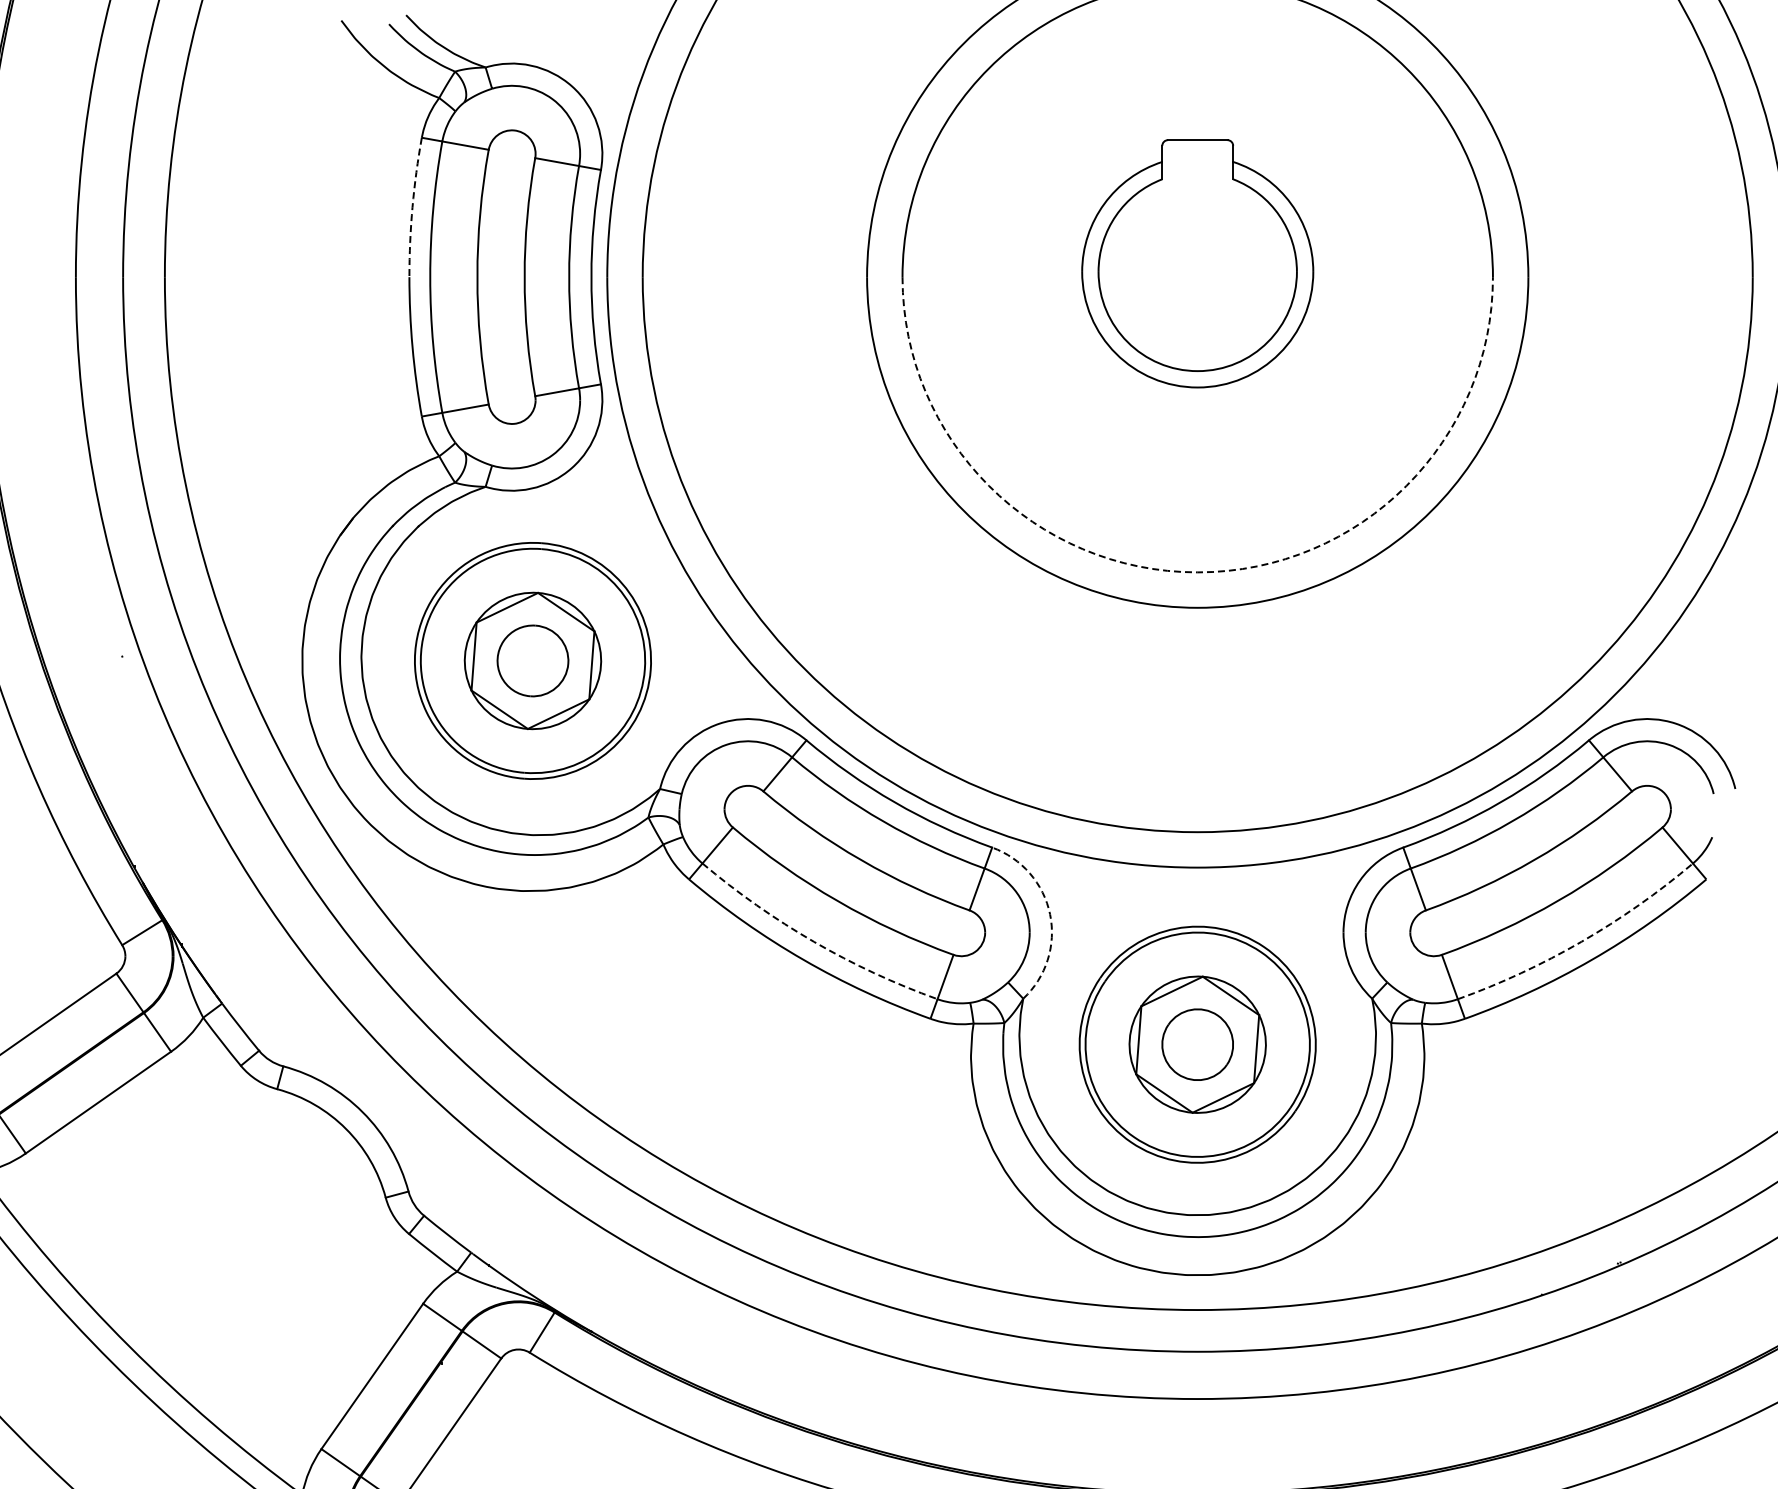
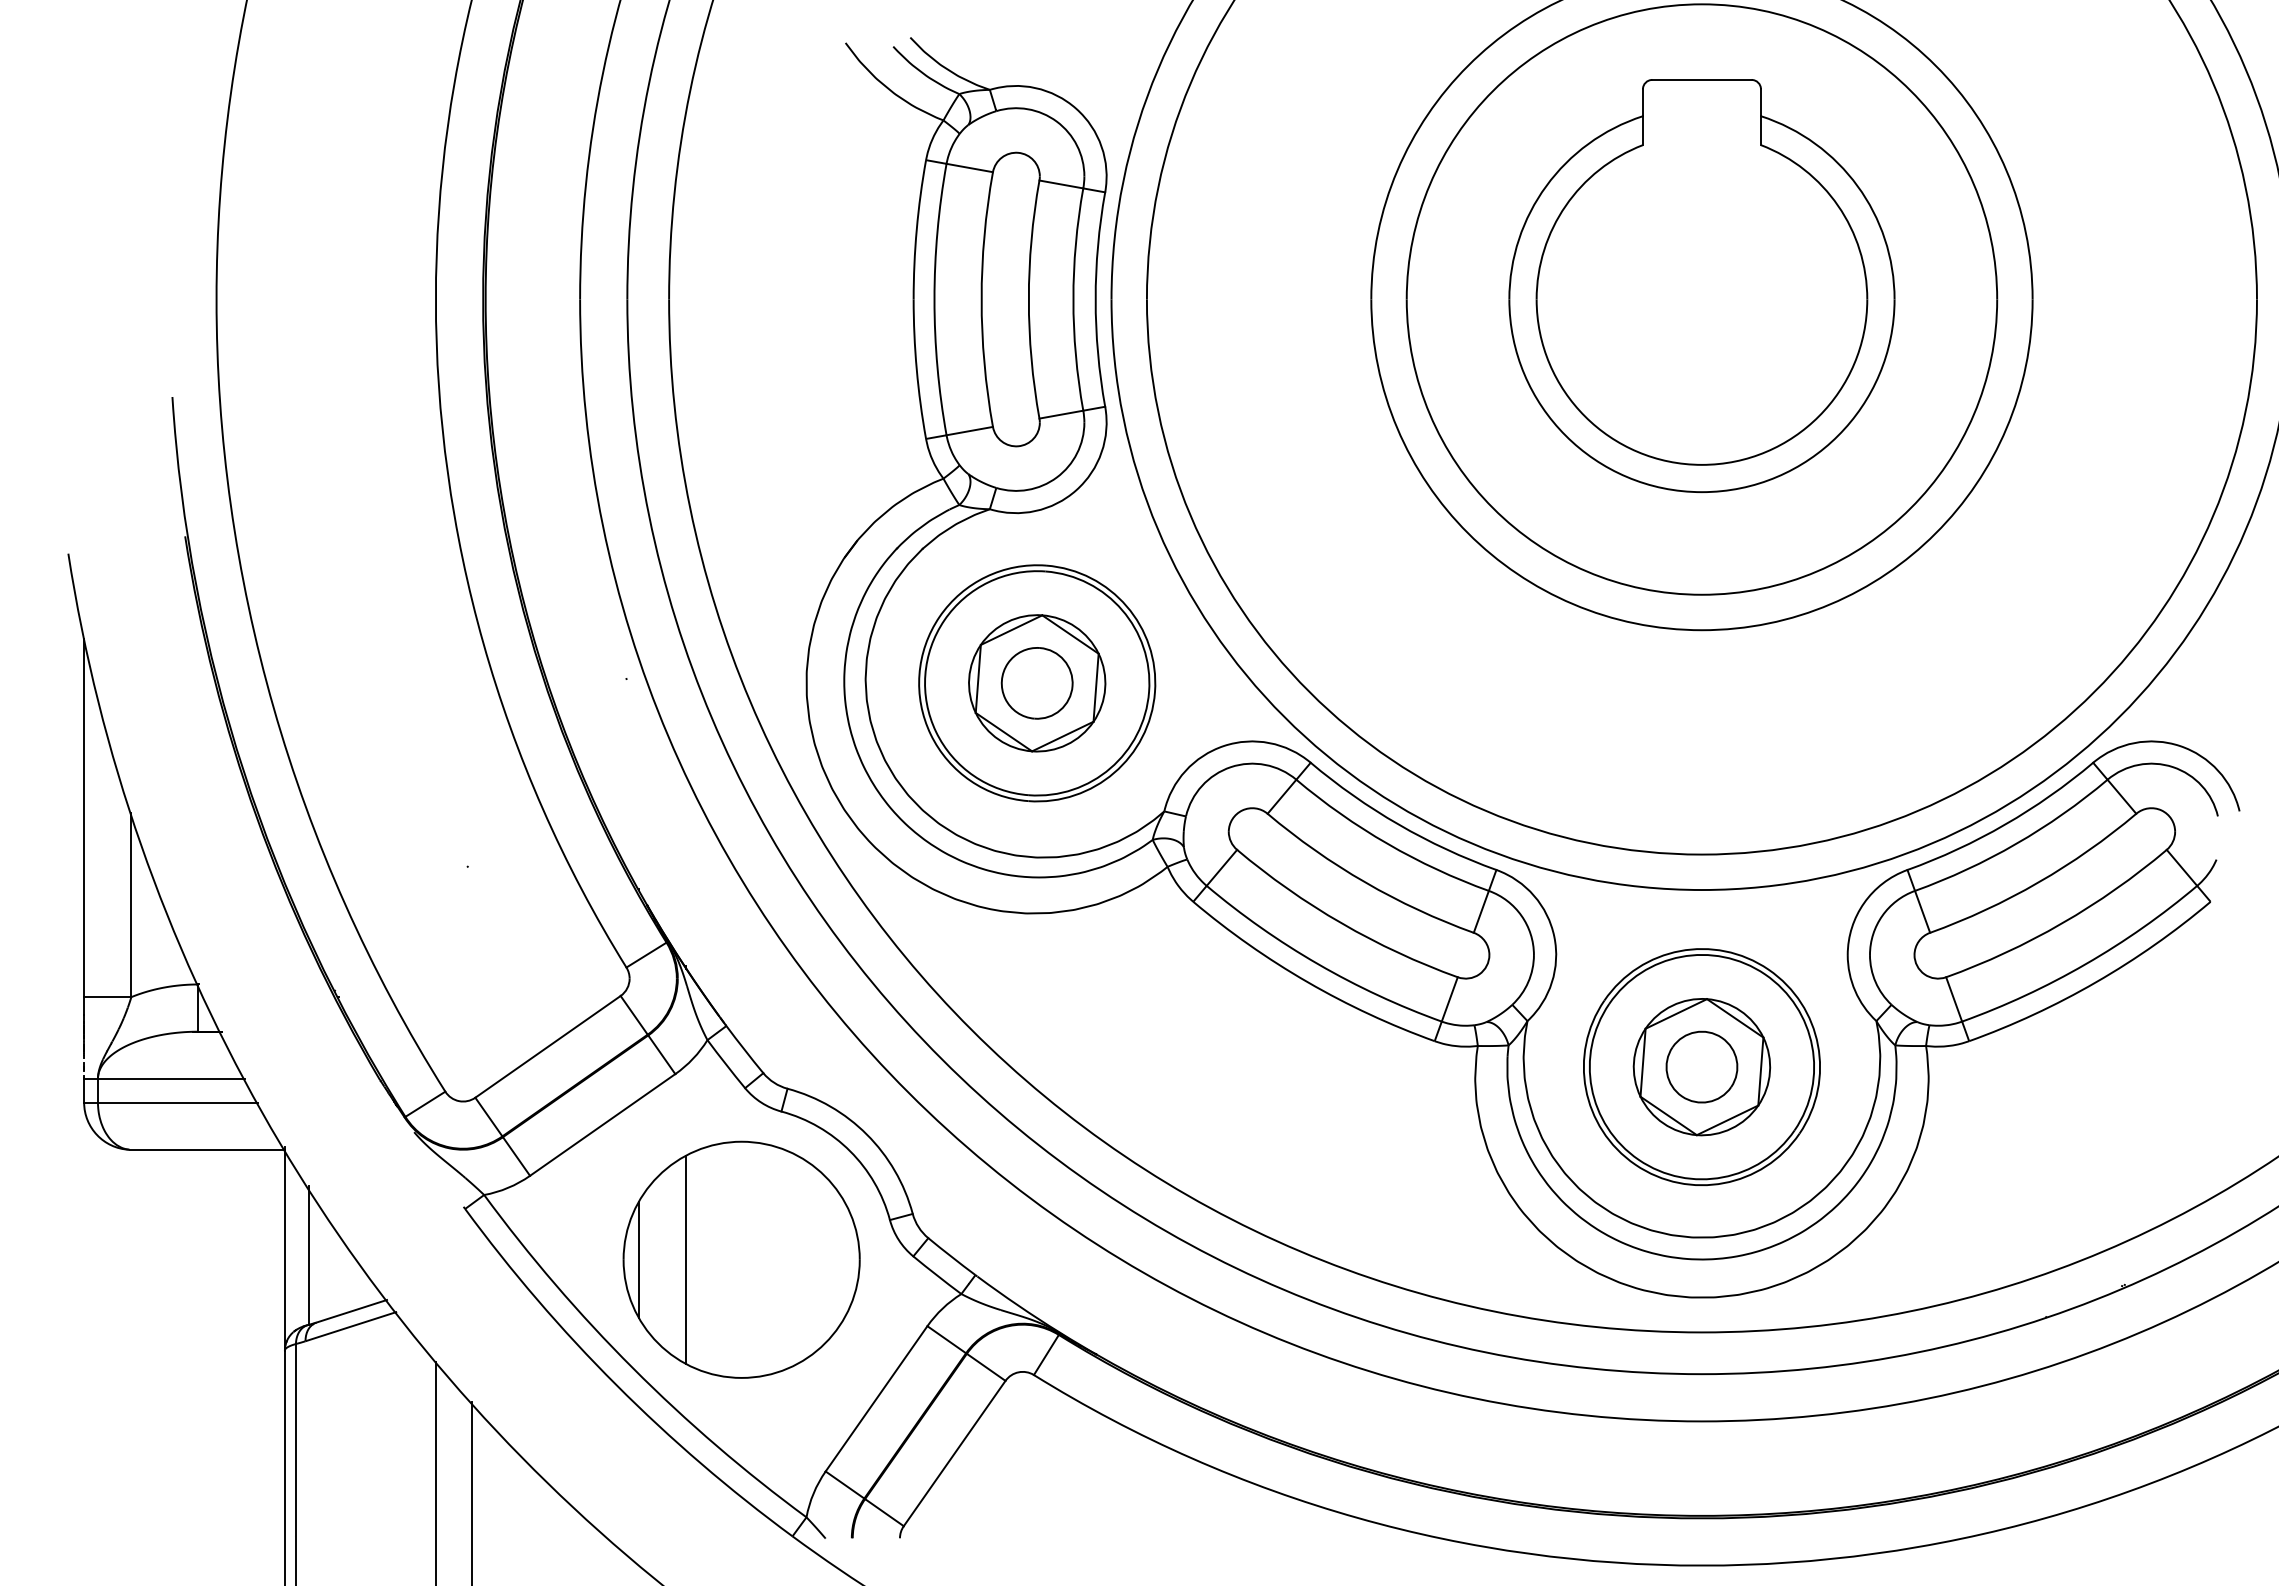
arc: (412, 207) -> (916, 229), dashed -> solid
part: (1197, 264) -> (1701, 286), size x1.67
arc: (1197, 572) -> (1701, 594), dashed -> solid
arc: (1050, 914) -> (1554, 936), dashed -> solid
arc: (814, 942) -> (1318, 964), dashed -> solid
arc: (1581, 942) -> (2085, 964), dashed -> solid
part: (237, 1237) -> (741, 1259), added

